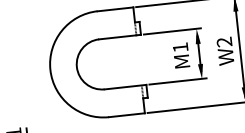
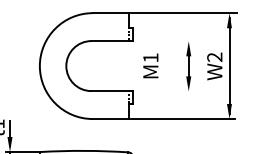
line: (172, 31) -> (164, 41), removed
text: (181, 55) -> (150, 65), moved
line: (177, 81) -> (164, 91), removed

